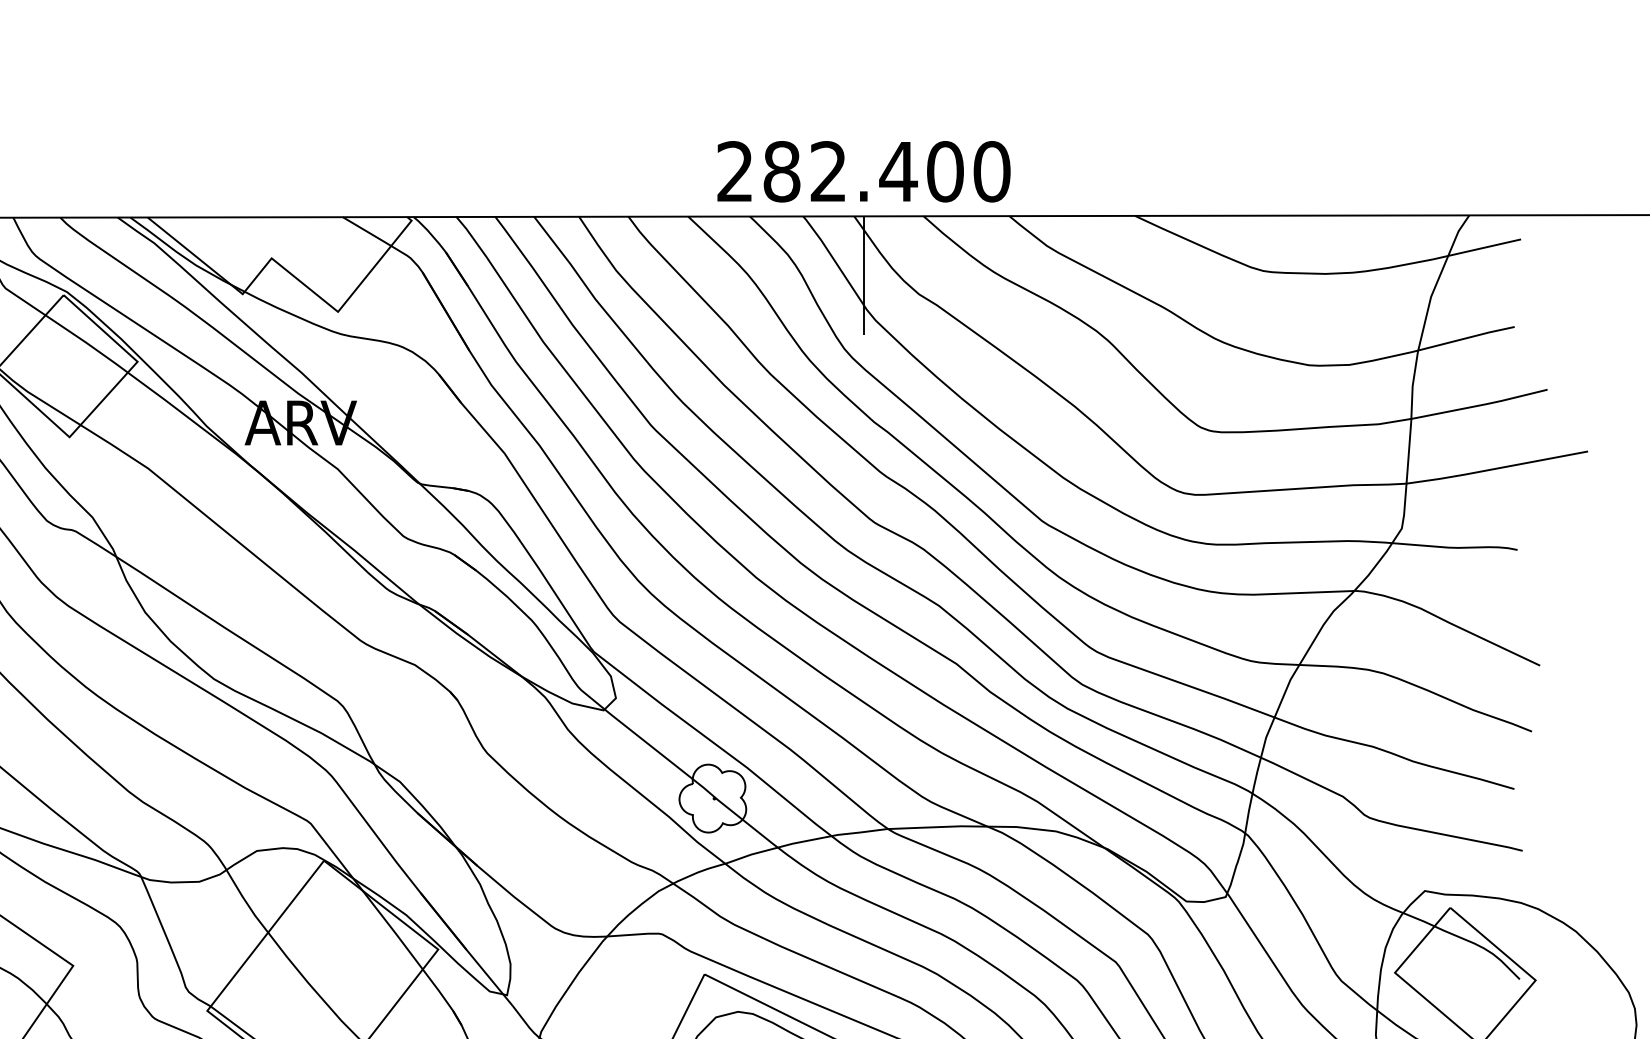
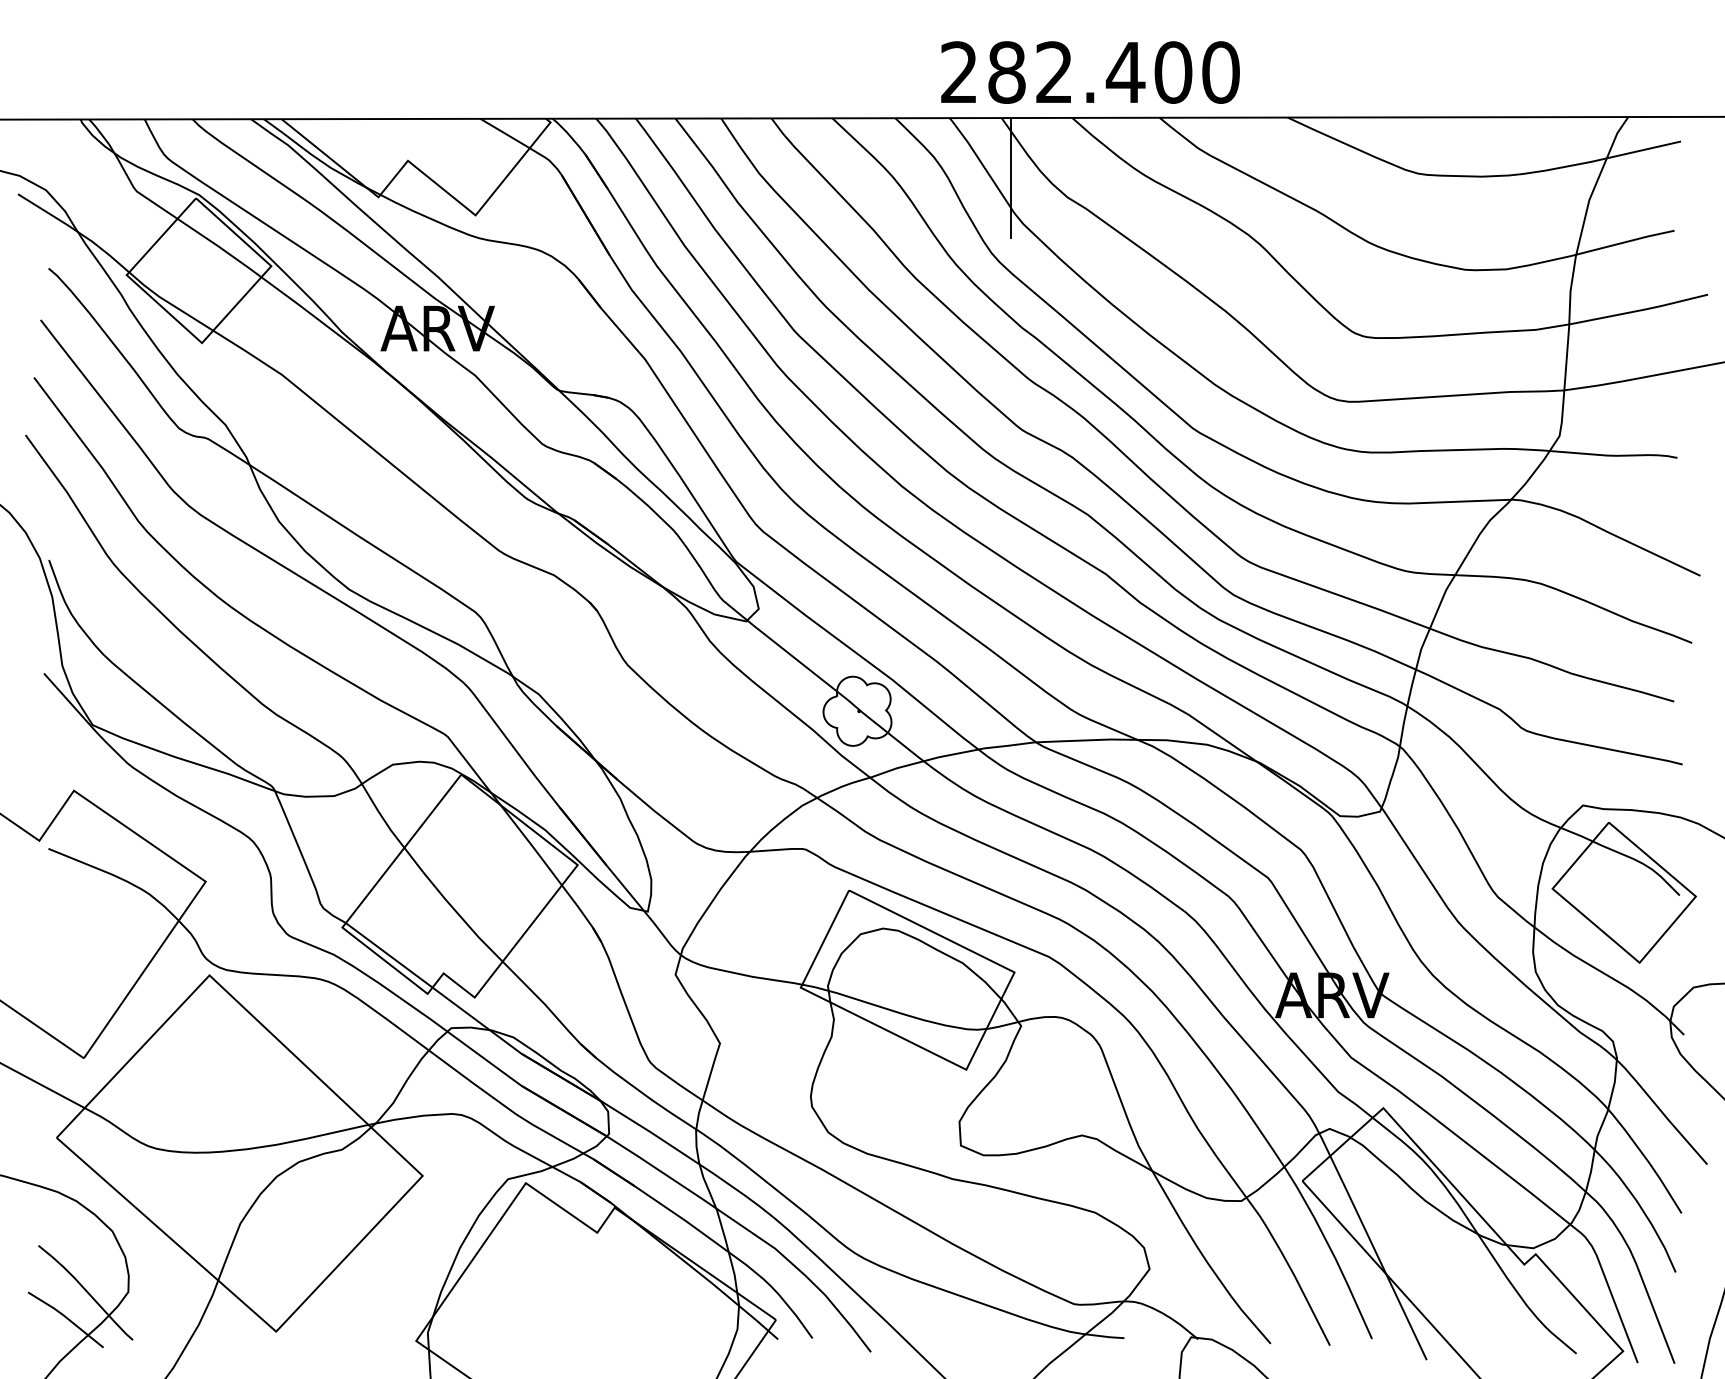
text: (863, 171) -> (1090, 72), moved

